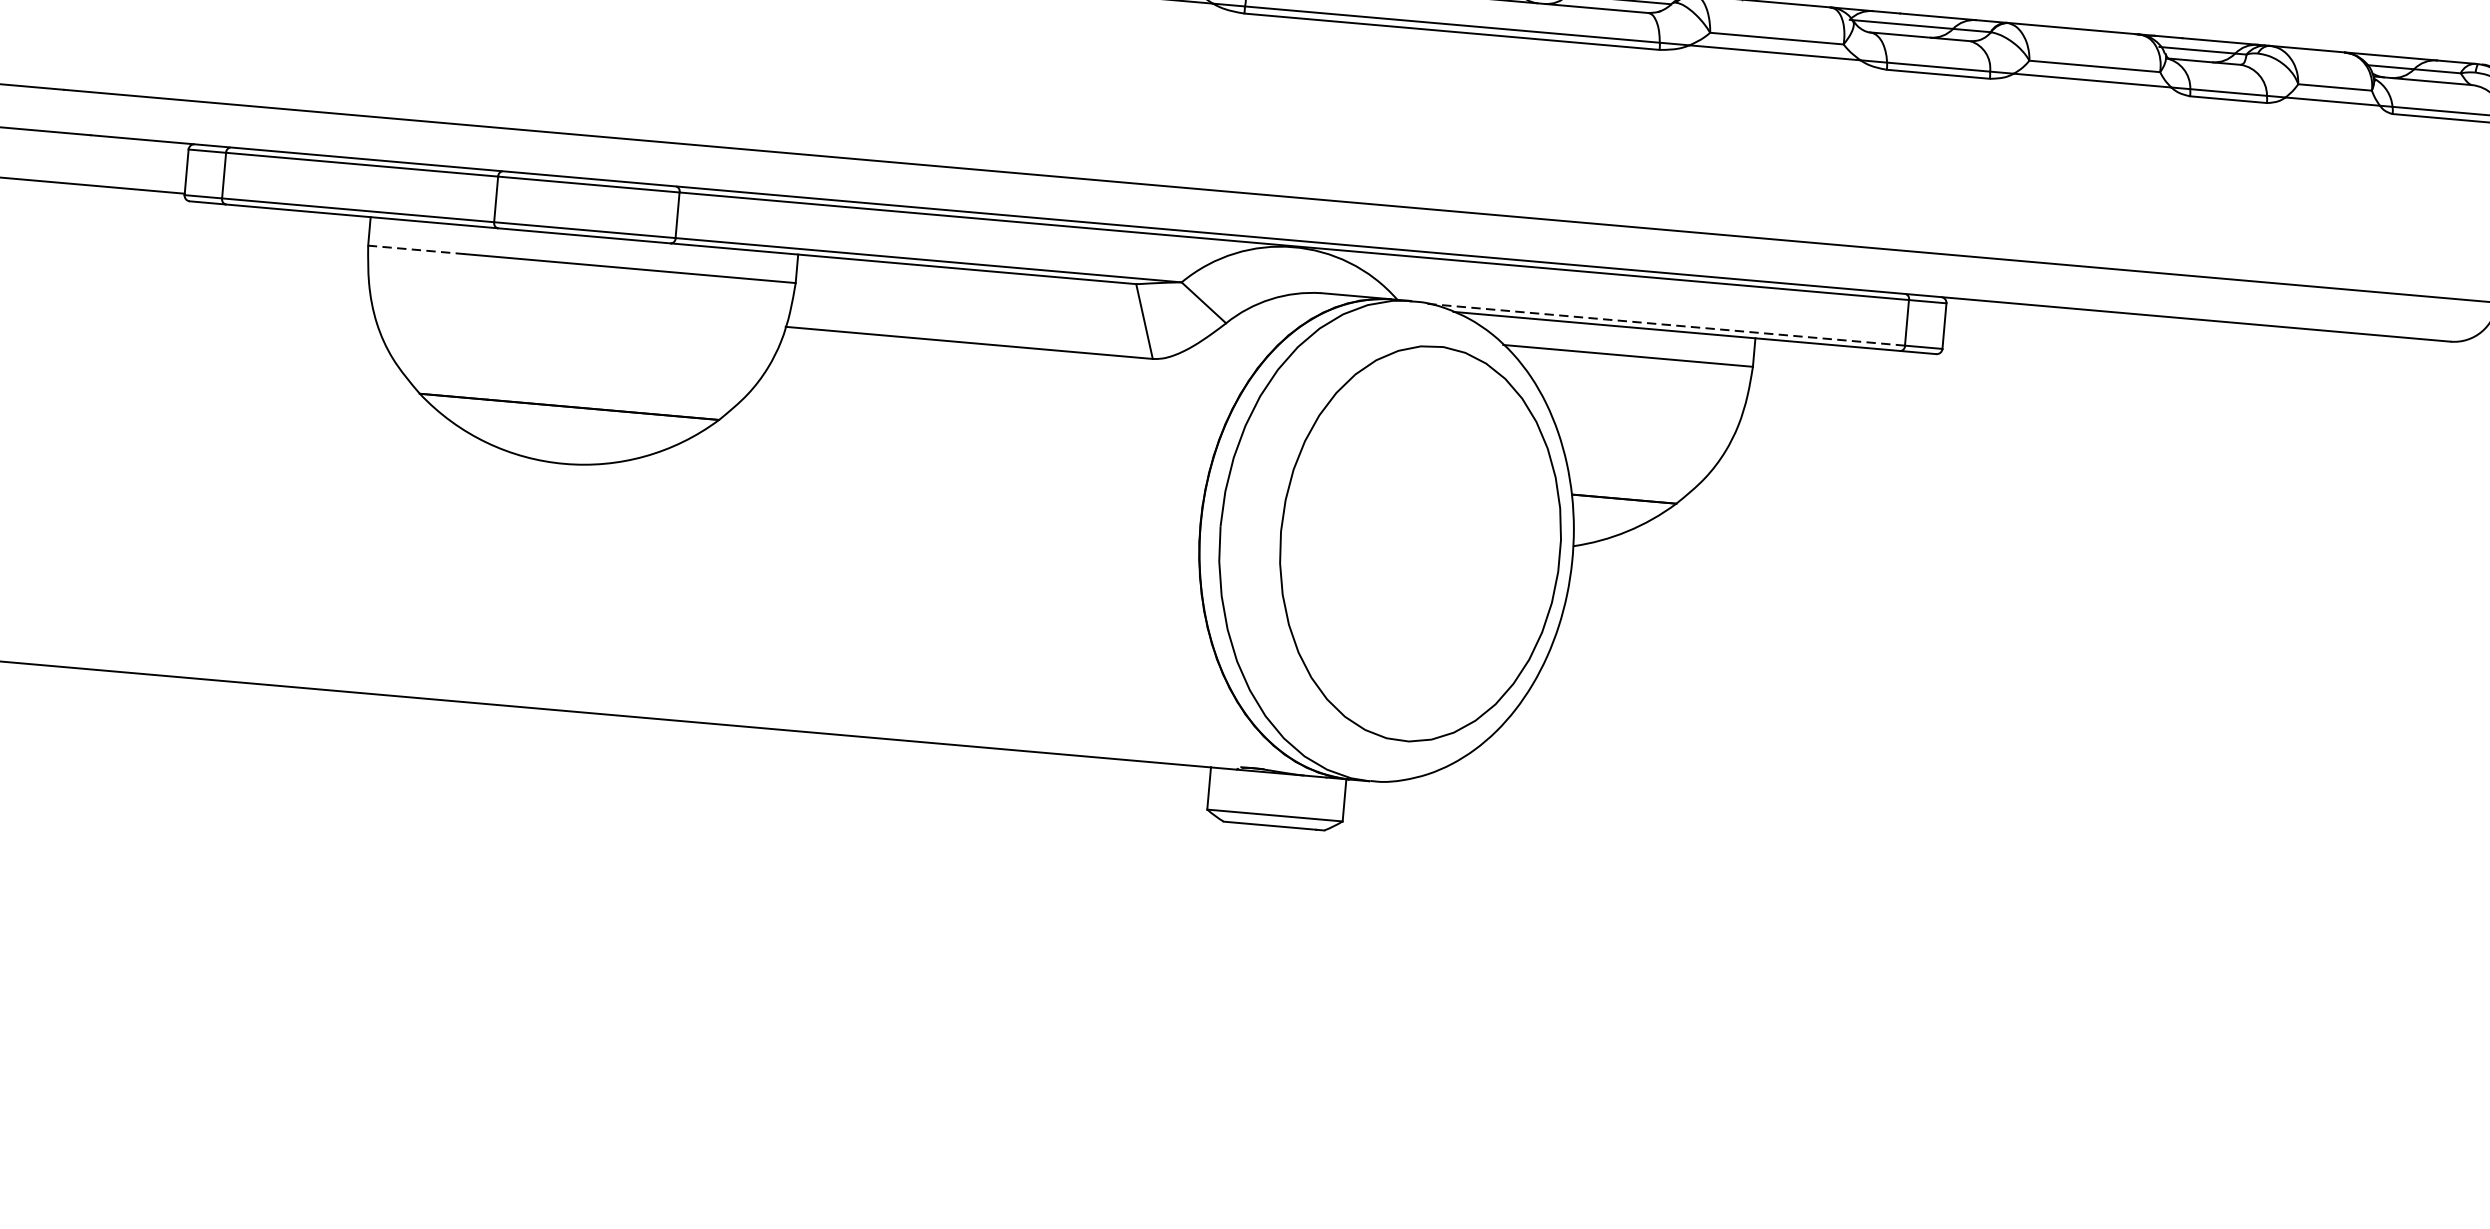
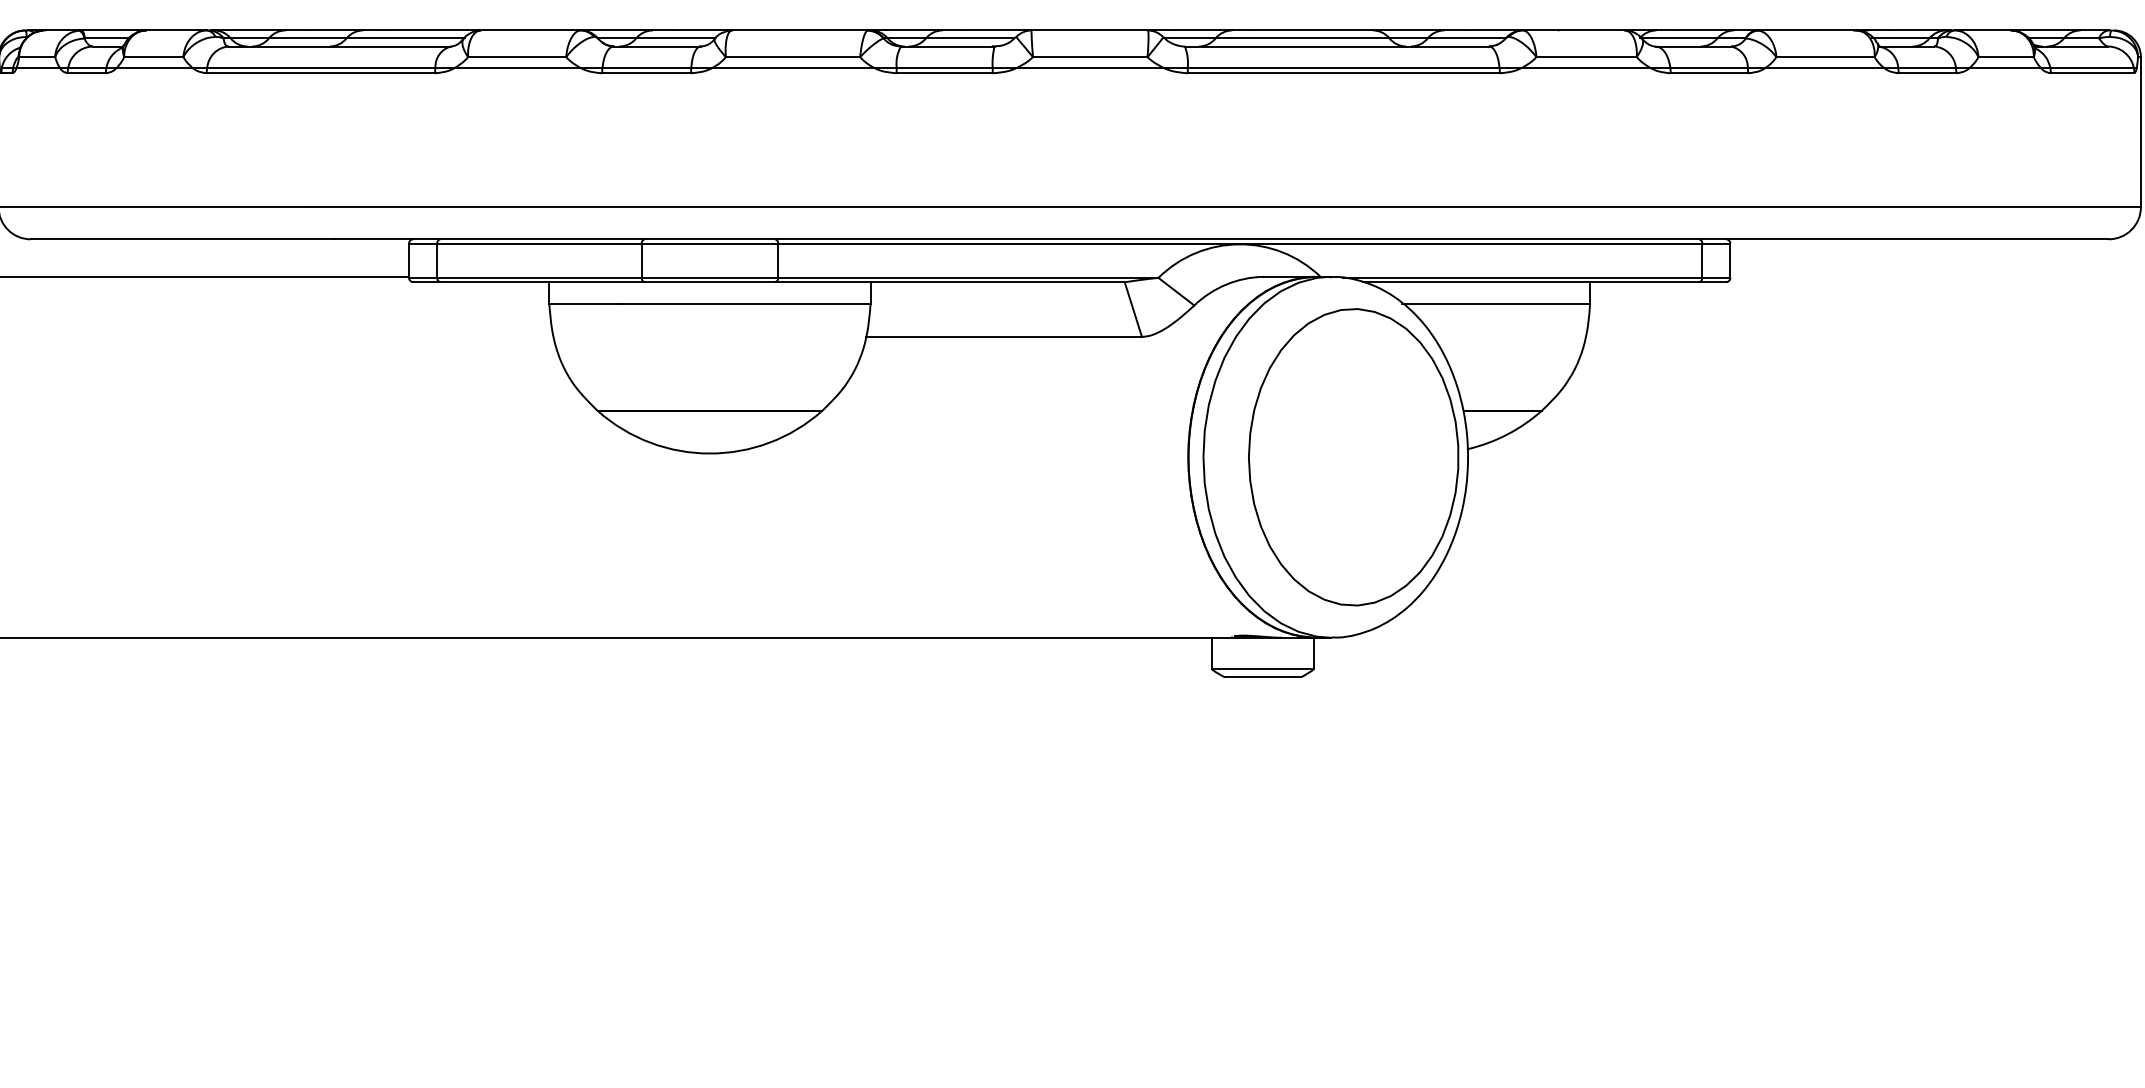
line: (416, 249) -> (585, 303), dashed -> solid
line: (1667, 324) -> (1523, 277), dashed -> solid

